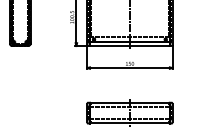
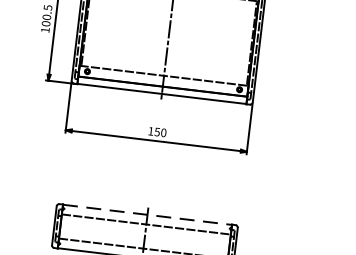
line: (129, 102) -> (146, 213), solid -> dashed

